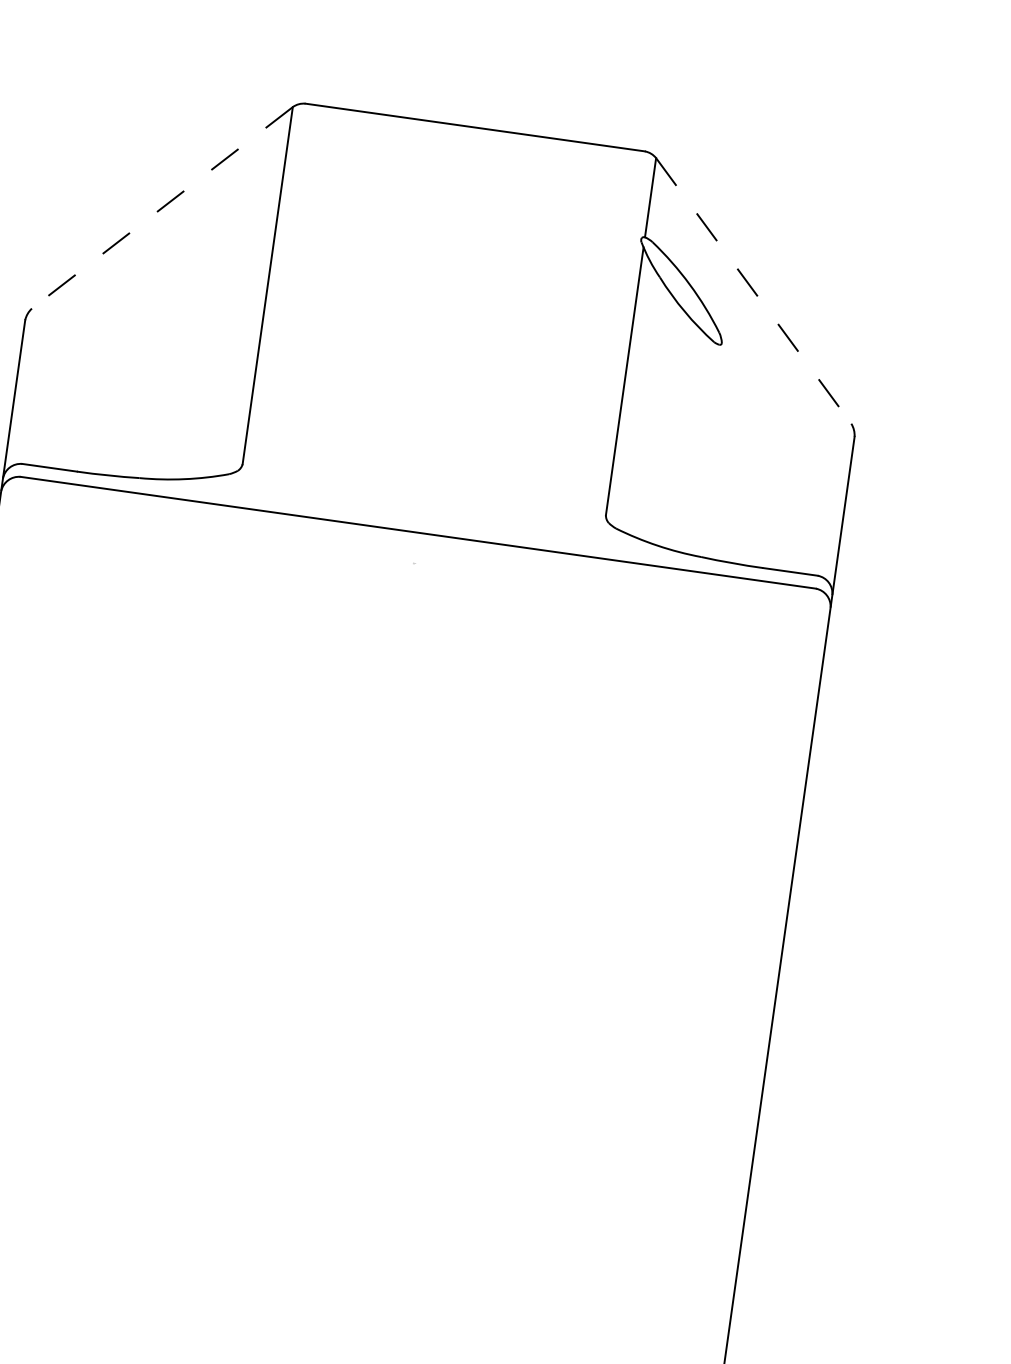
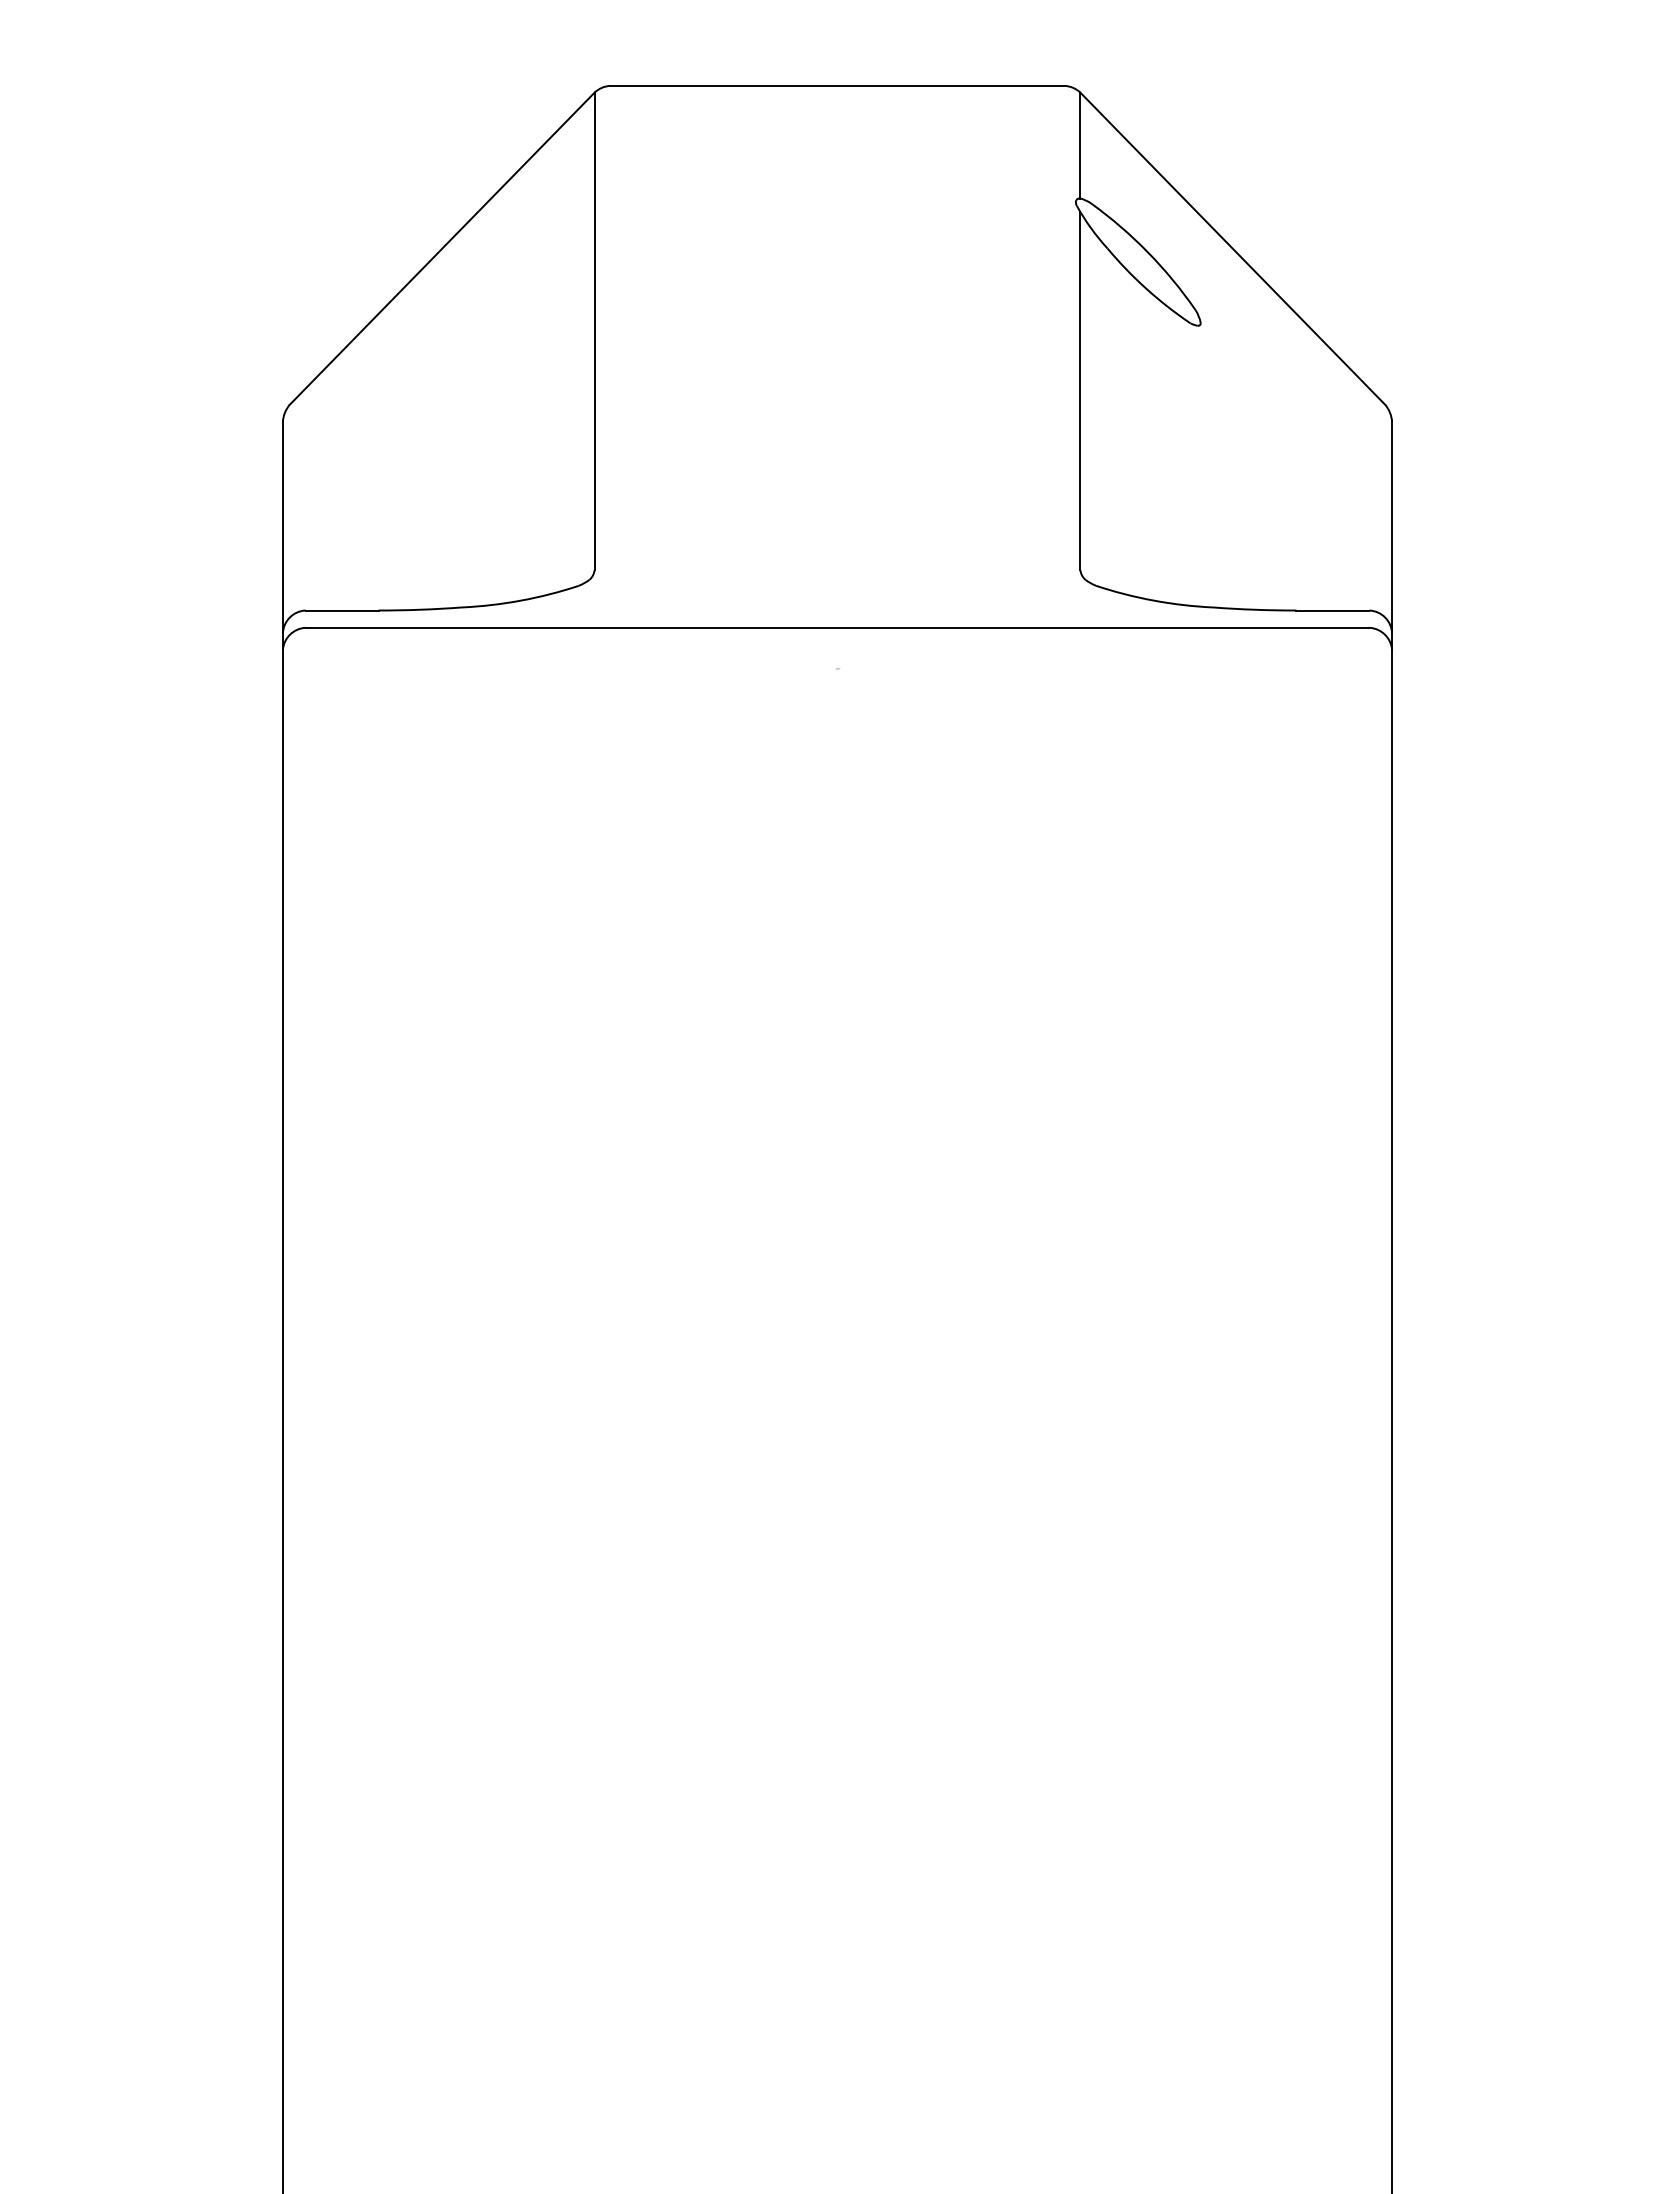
line: (161, 208) -> (441, 249), dashed -> solid
line: (754, 291) -> (1233, 249), dashed -> solid

